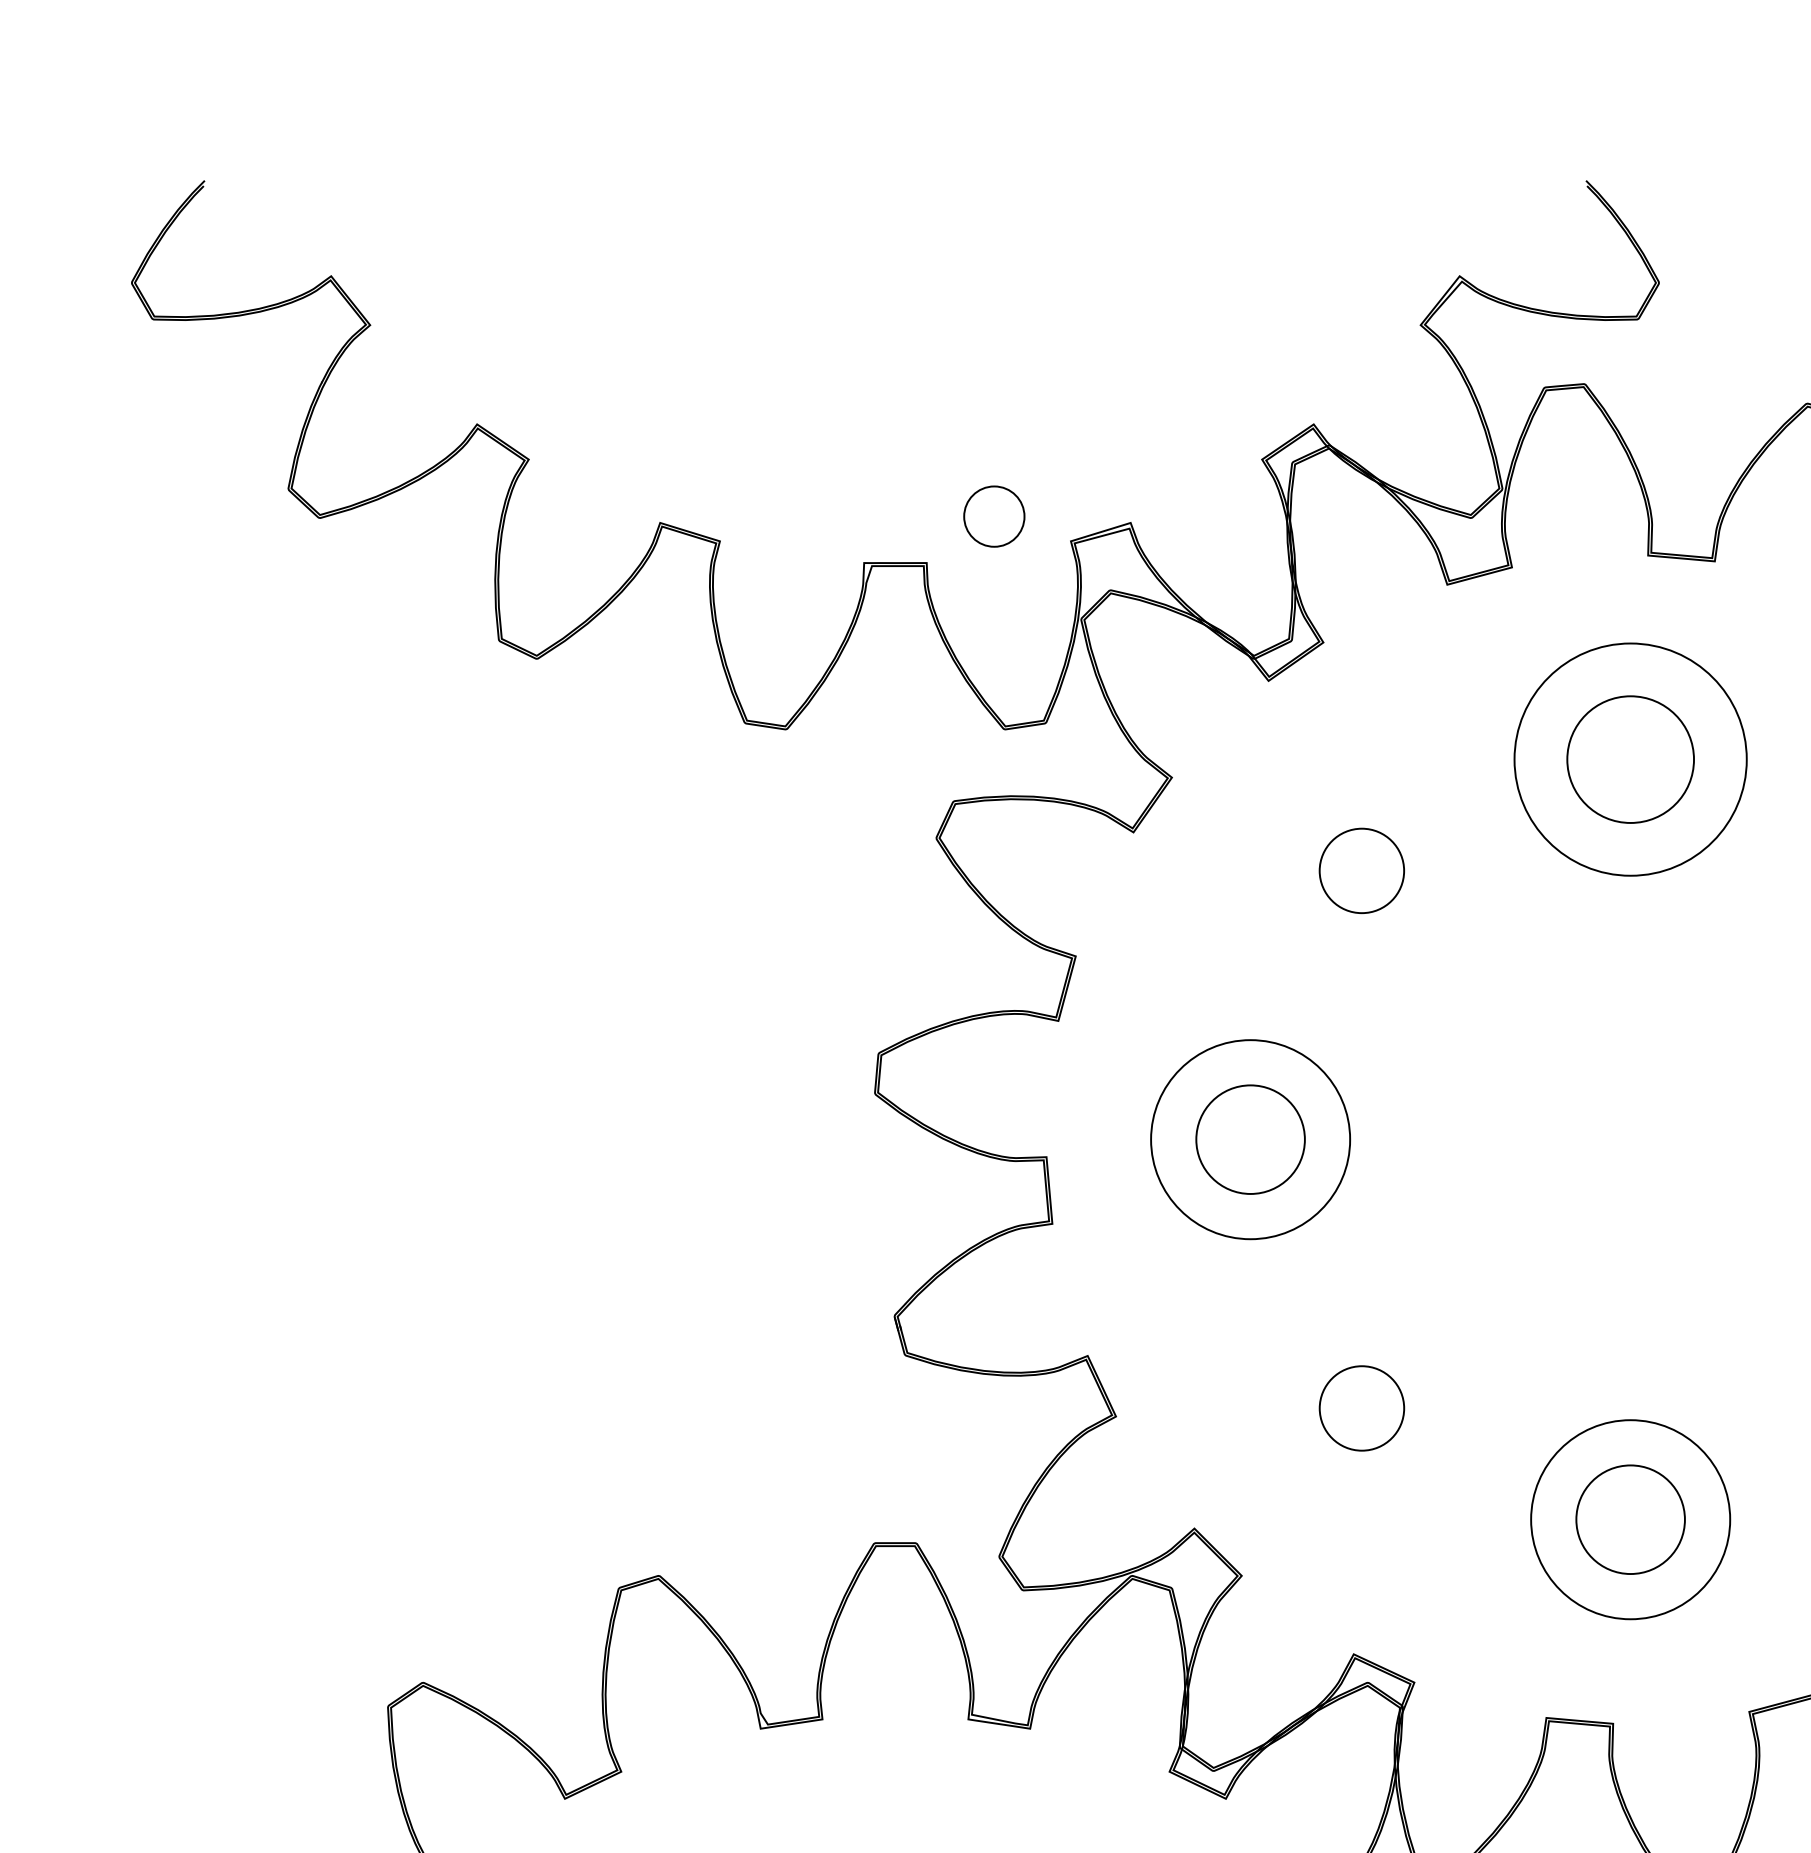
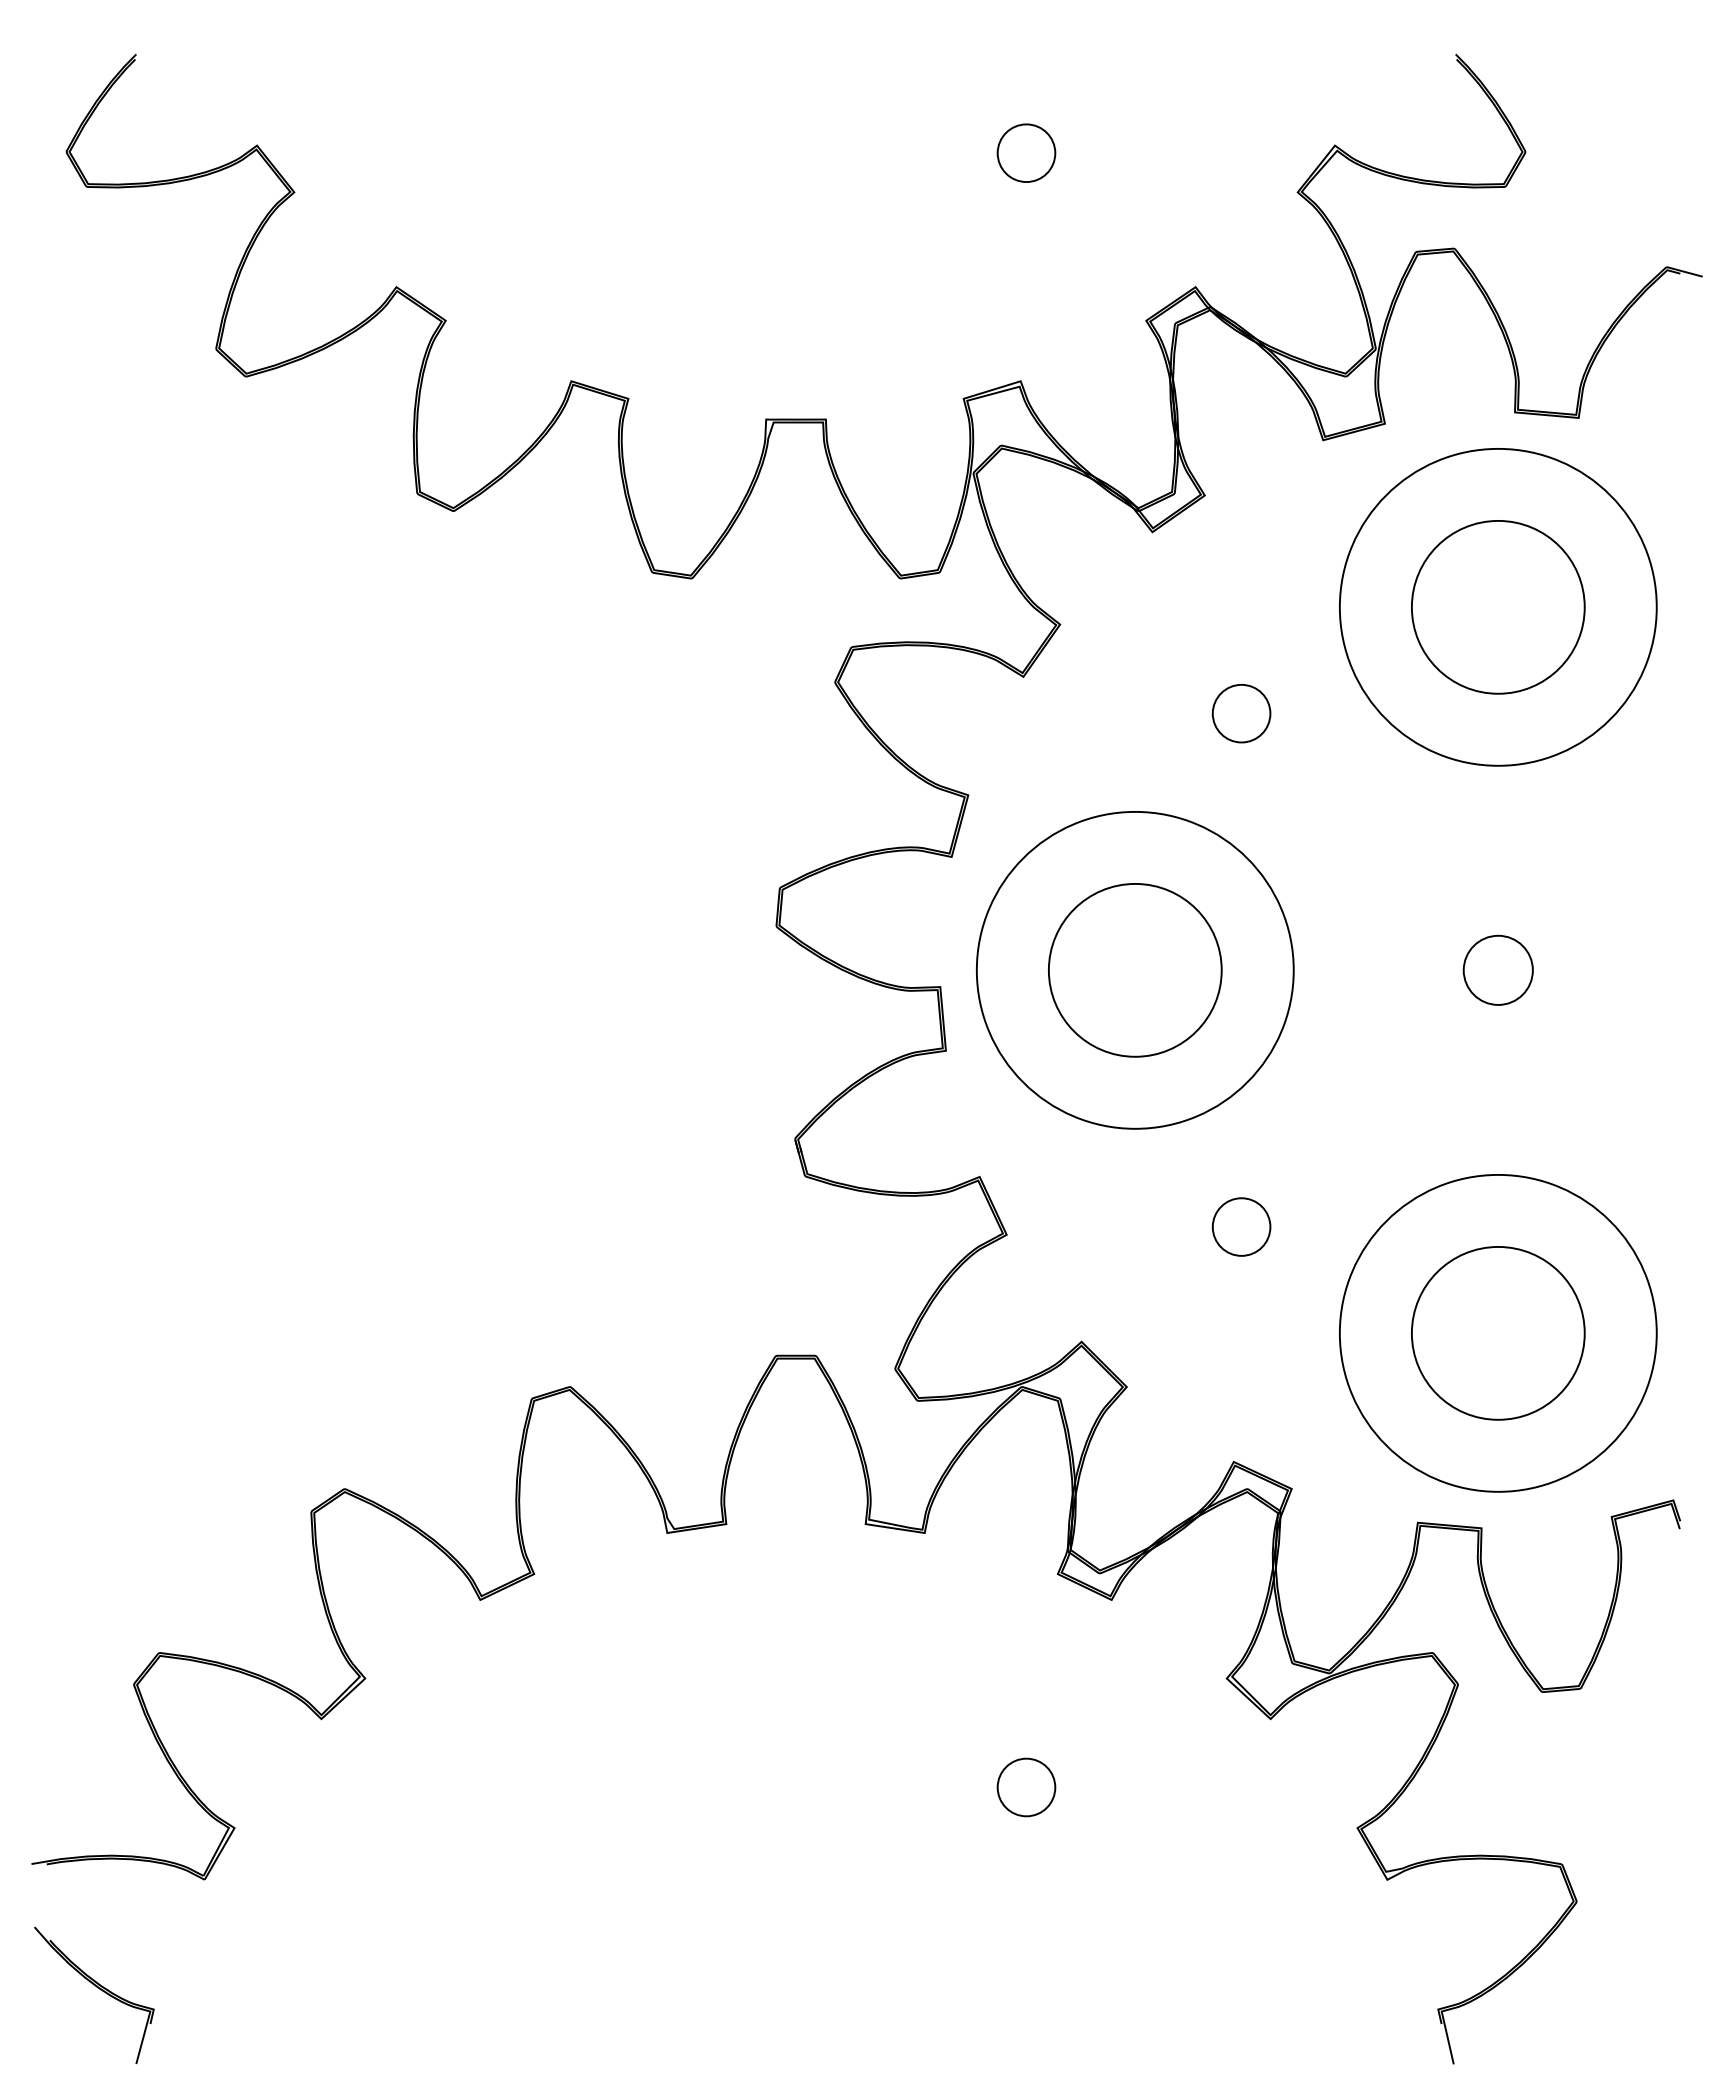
circle: (994, 515) -> (1026, 152), moved
circle: (1629, 758) -> (1497, 606), size x1.43
circle: (1629, 758) -> (1497, 606), size x1.43
circle: (1361, 870) -> (1241, 713), size x0.71
circle: (1249, 1138) -> (1134, 969), size x1.67
circle: (1249, 1138) -> (1134, 969), size x1.67
circle: (1629, 1138) -> (1497, 969), added
circle: (1361, 1407) -> (1241, 1226), size x0.71
circle: (1629, 1518) -> (1497, 1332), size x1.67
circle: (1629, 1518) -> (1497, 1332), size x1.67

